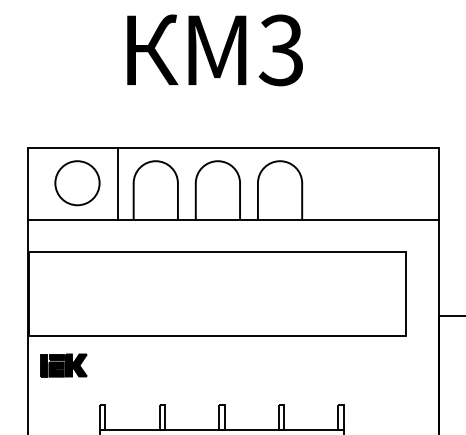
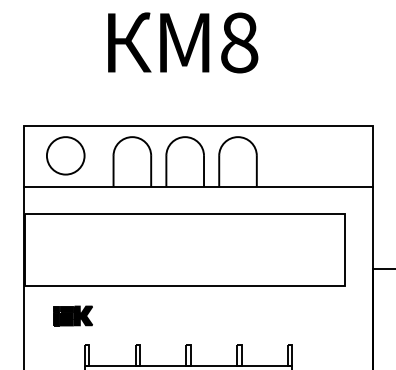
text: (280, 50) -> (238, 42), 3 -> 8
line: (118, 183) -> (100, 156), removed
part: (63, 365) -> (72, 315), moved

